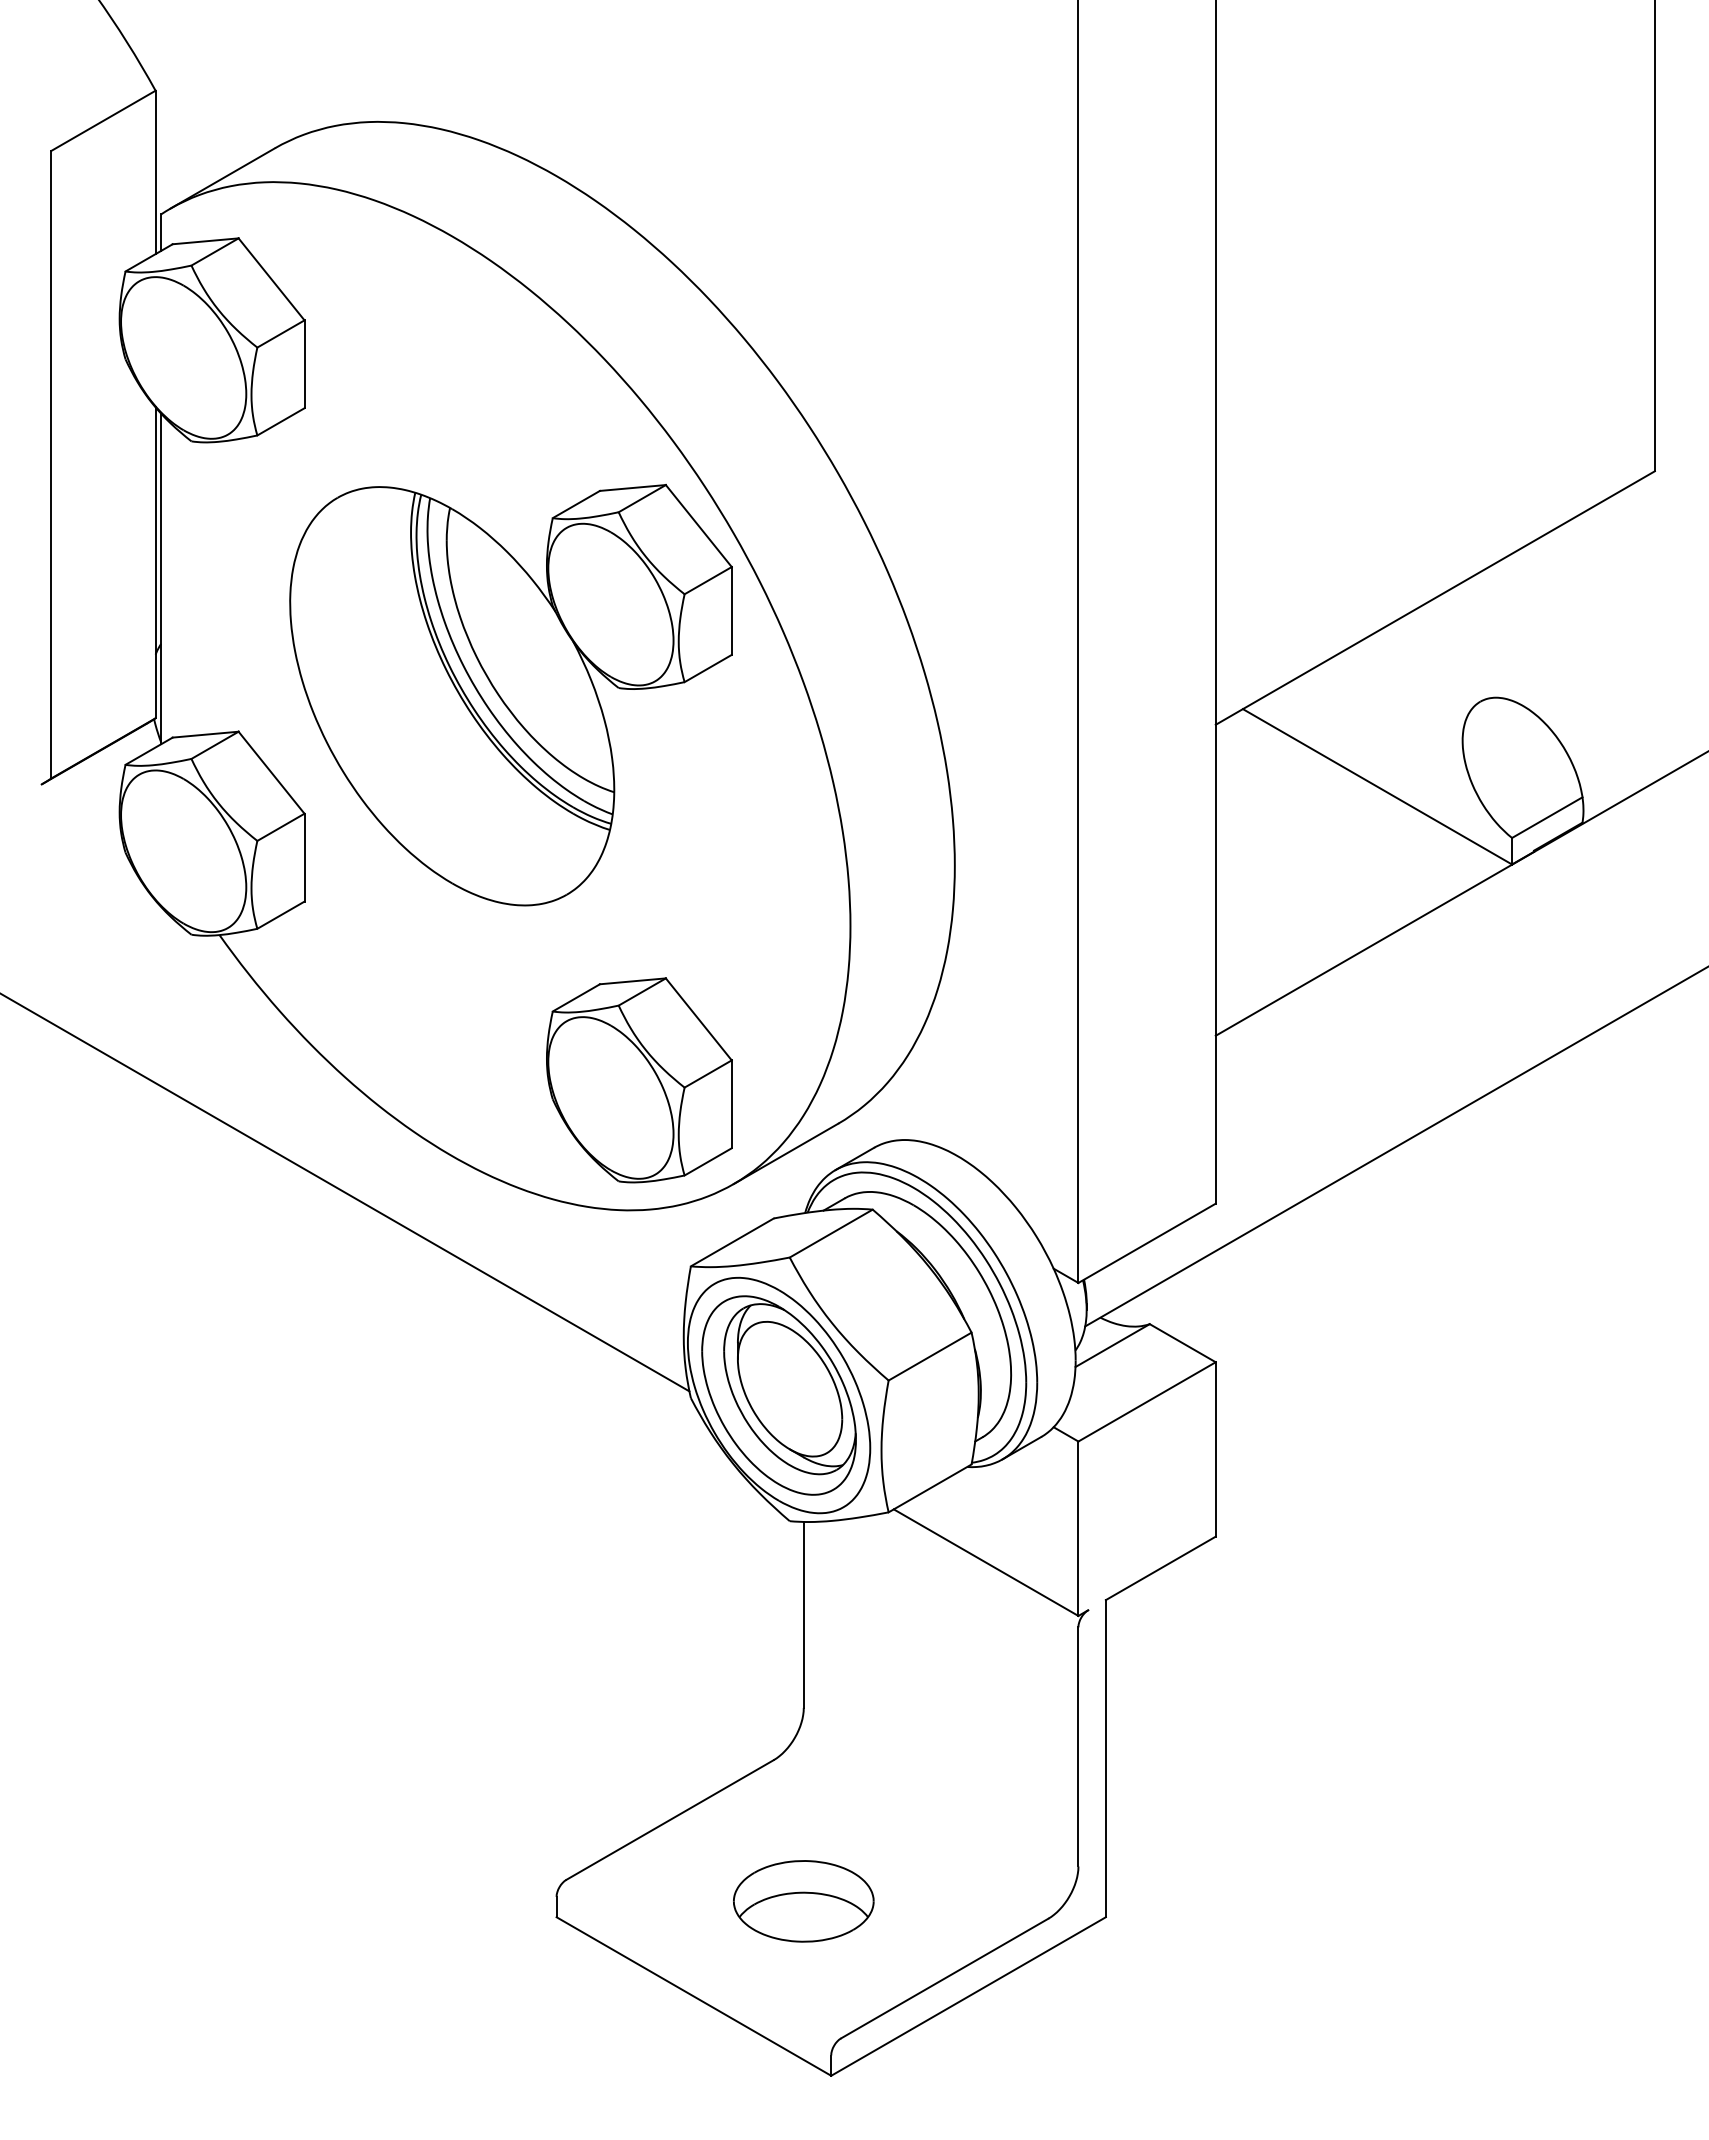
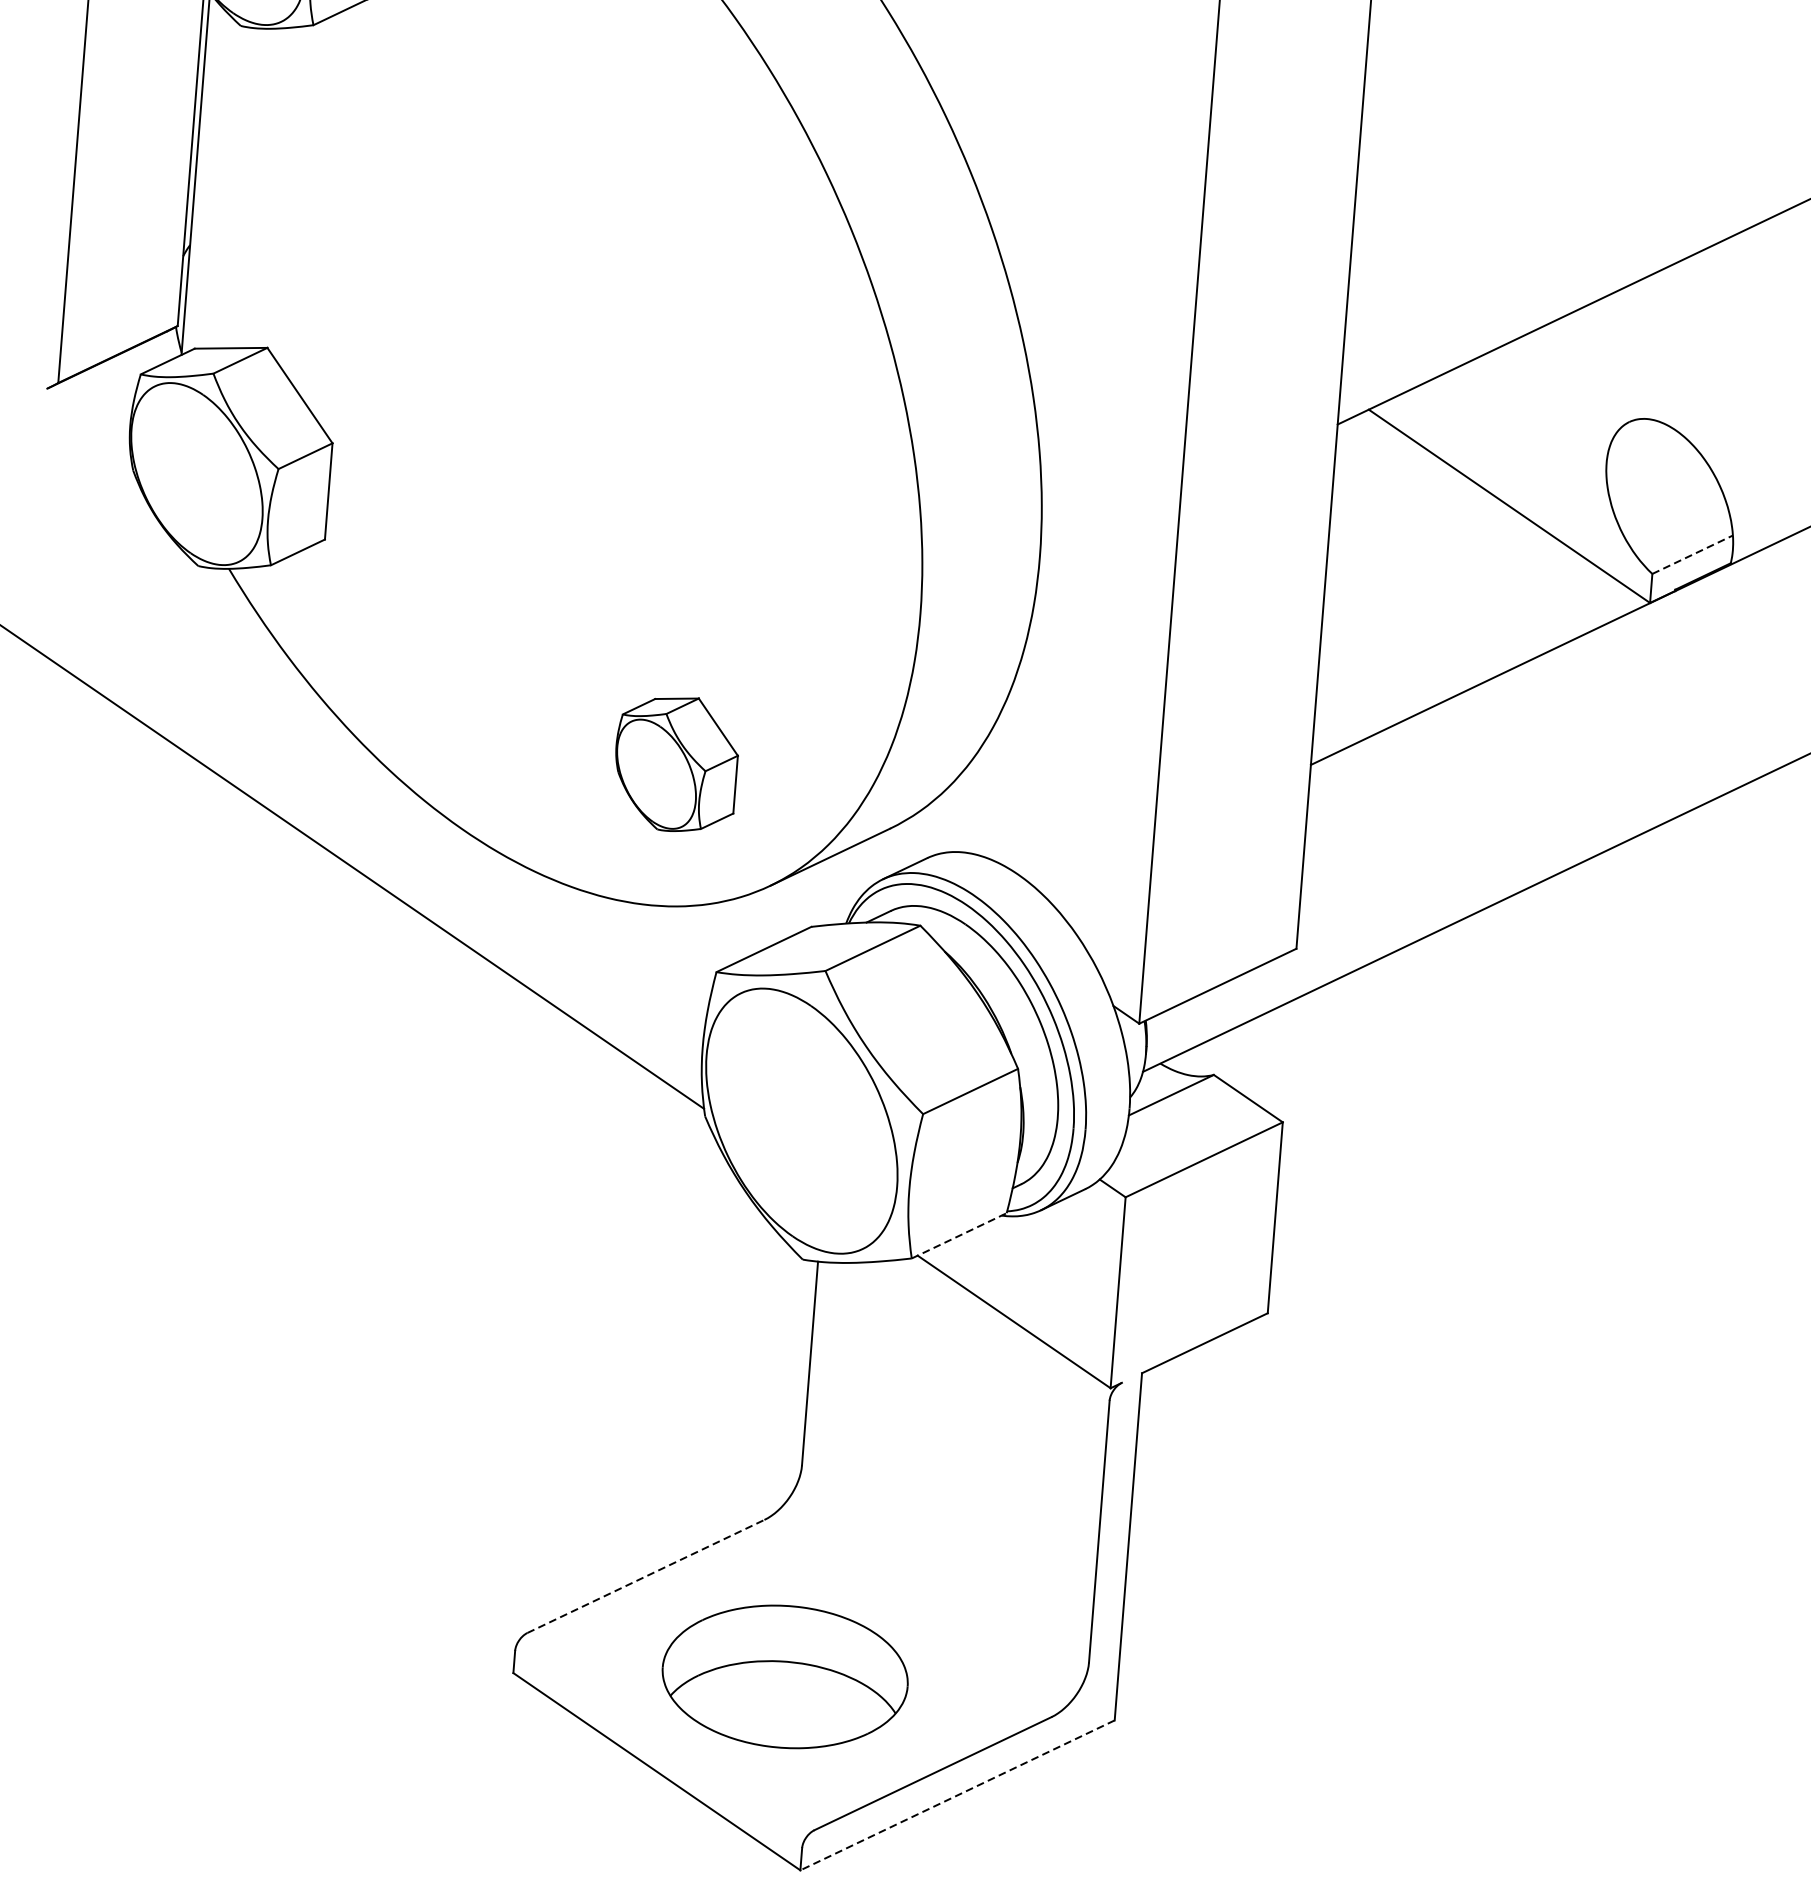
part: (510, 695) -> (568, 331), removed
line: (1547, 817) -> (1692, 554), solid -> dashed
part: (639, 1080) -> (676, 764), size x0.6
part: (778, 1395) -> (801, 1121), removed
line: (930, 1488) -> (959, 1235), solid -> dashed
line: (670, 1820) -> (646, 1577), solid -> dashed
part: (803, 1901) -> (785, 1677), size x1.6
line: (968, 1996) -> (957, 1795), solid -> dashed

